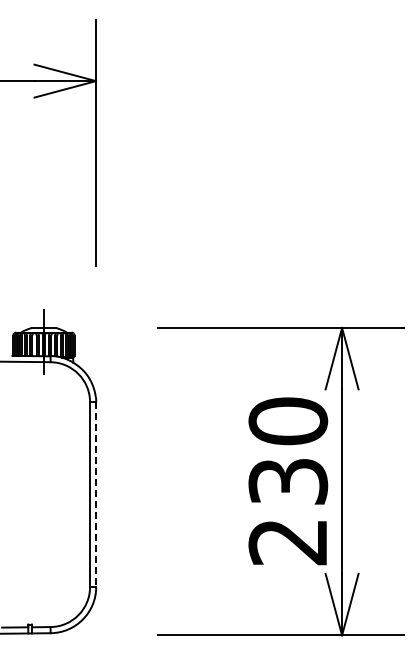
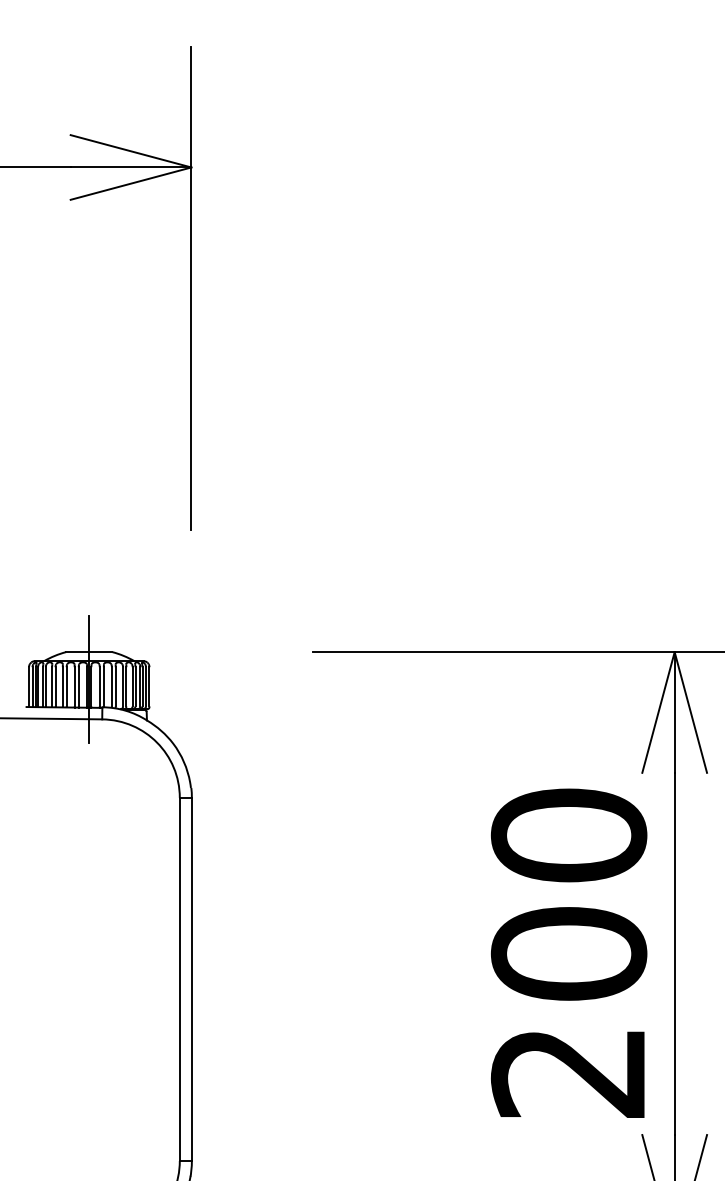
text: (288, 481) -> (569, 953), 230 -> 200
line: (96, 495) -> (192, 981), dashed -> solid

